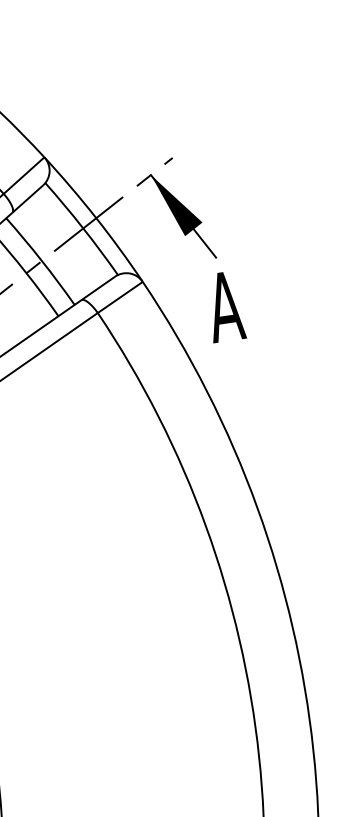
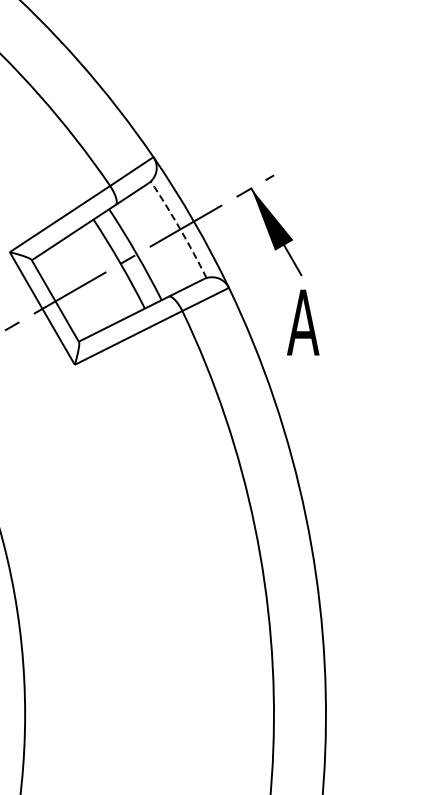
arc: (83, 227) -> (180, 228), solid -> dashed

